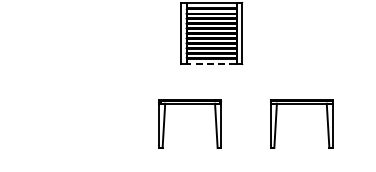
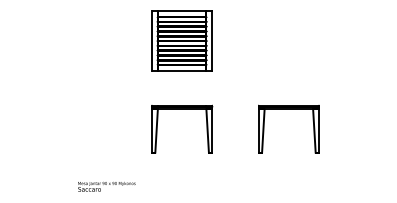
line: (211, 64) -> (181, 71), dashed -> solid
part: (190, 103) -> (182, 109), moved
part: (301, 103) -> (288, 109), moved

